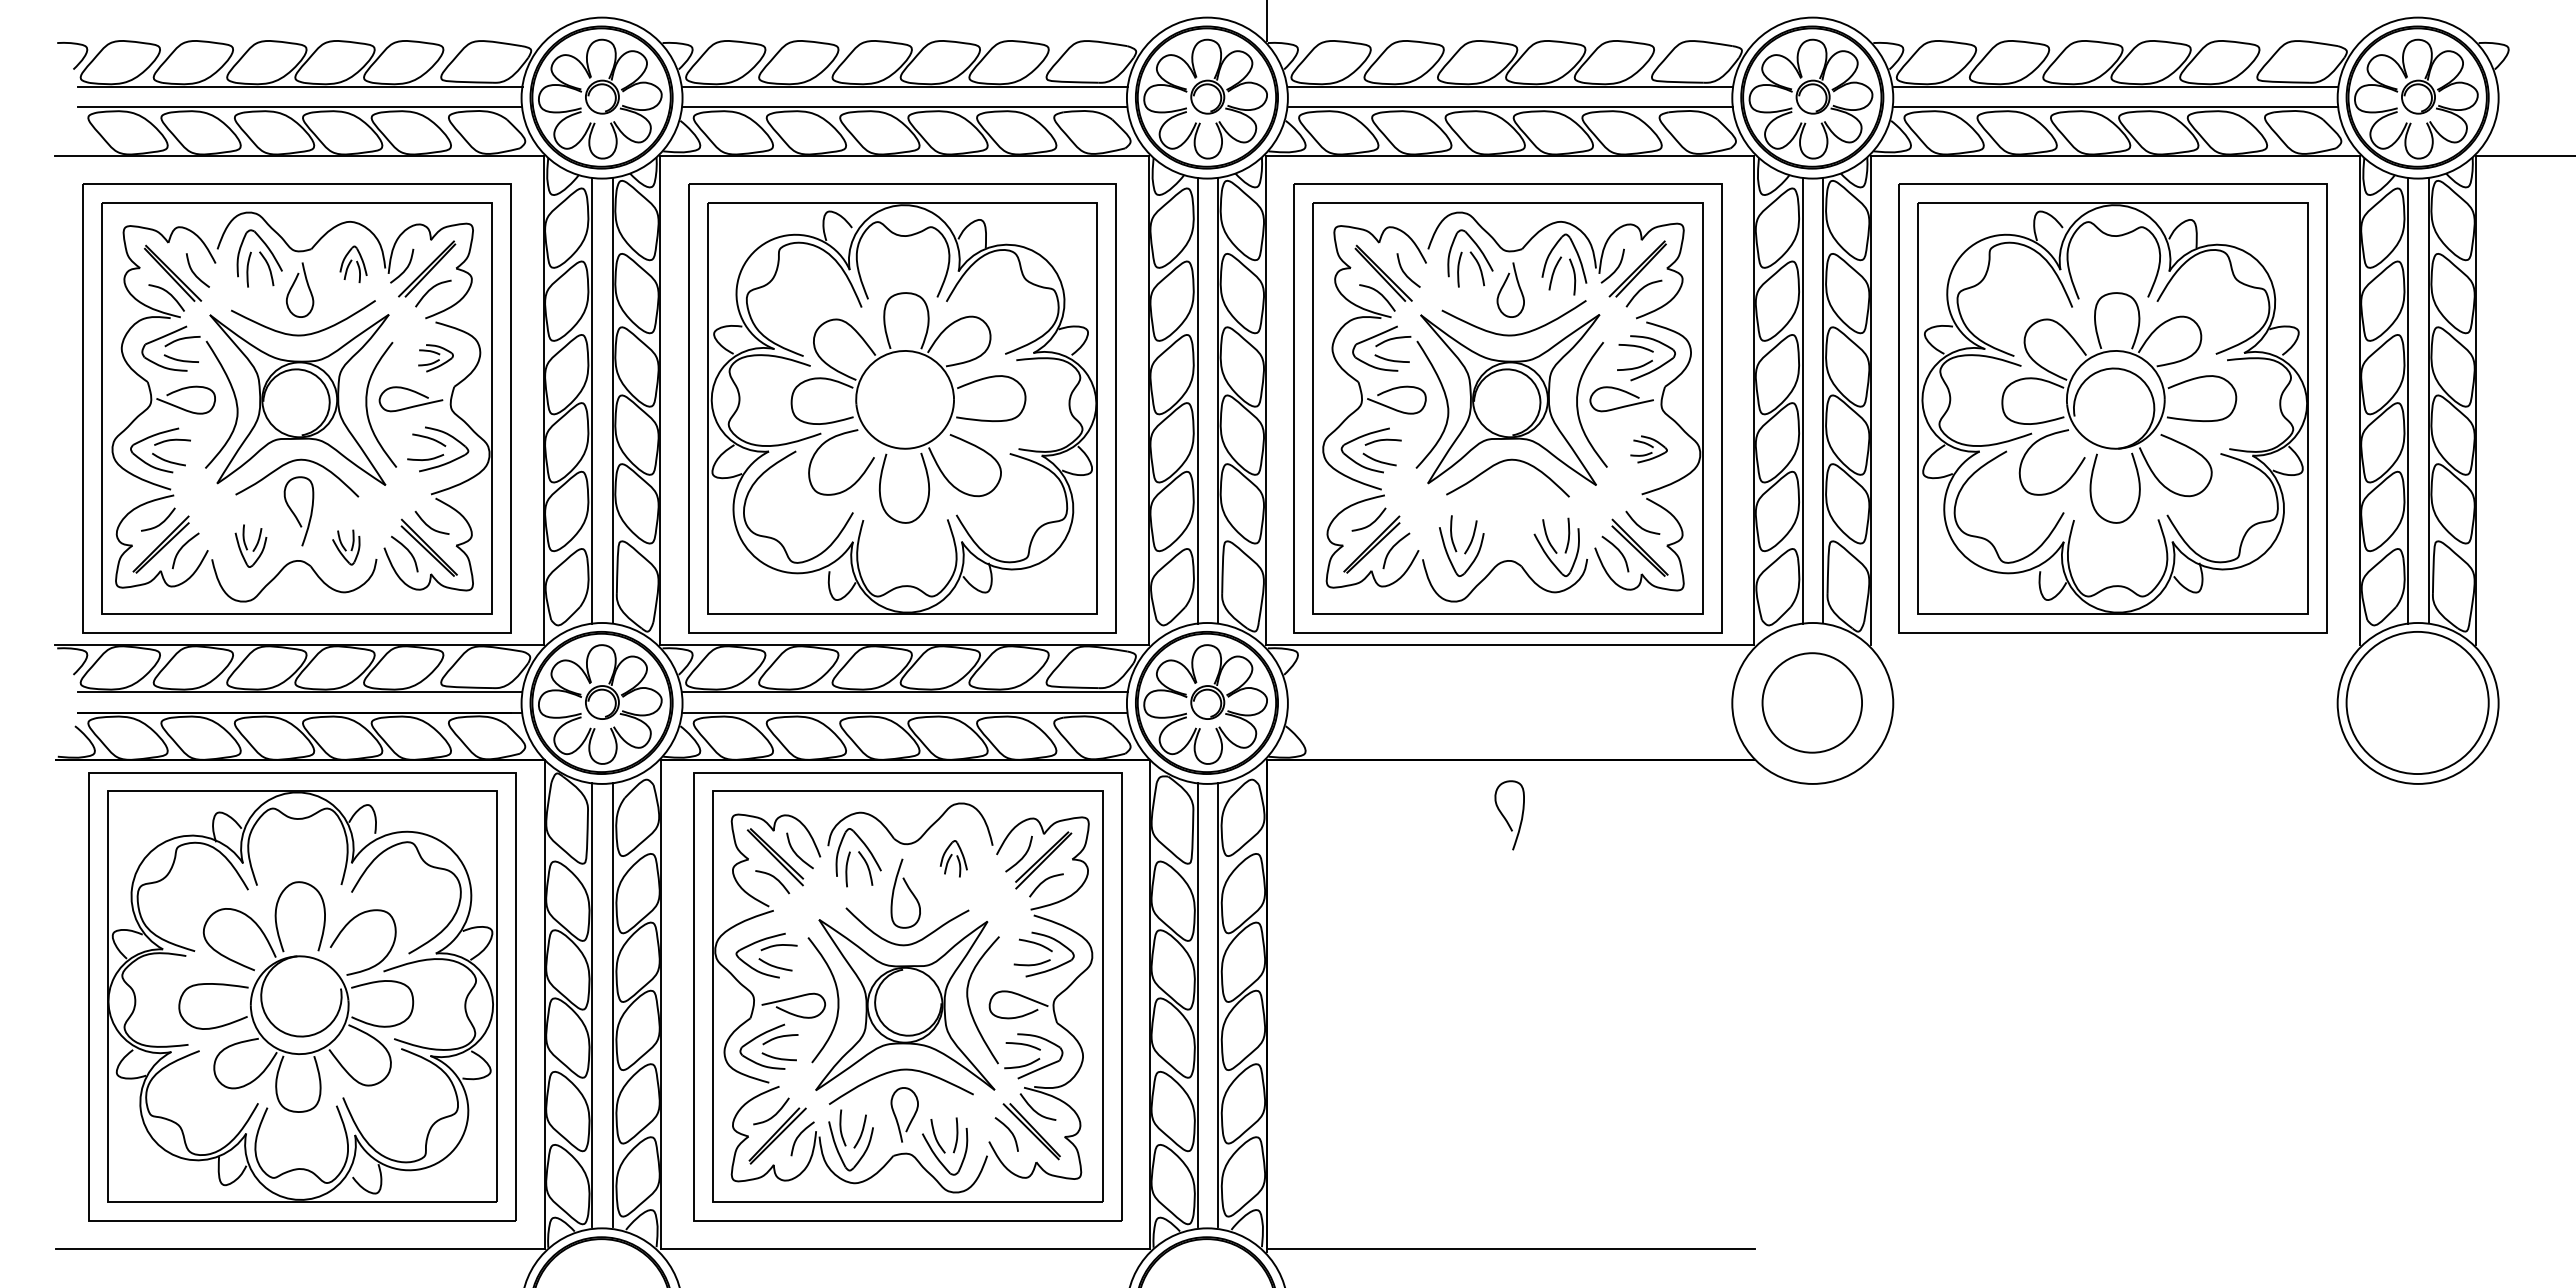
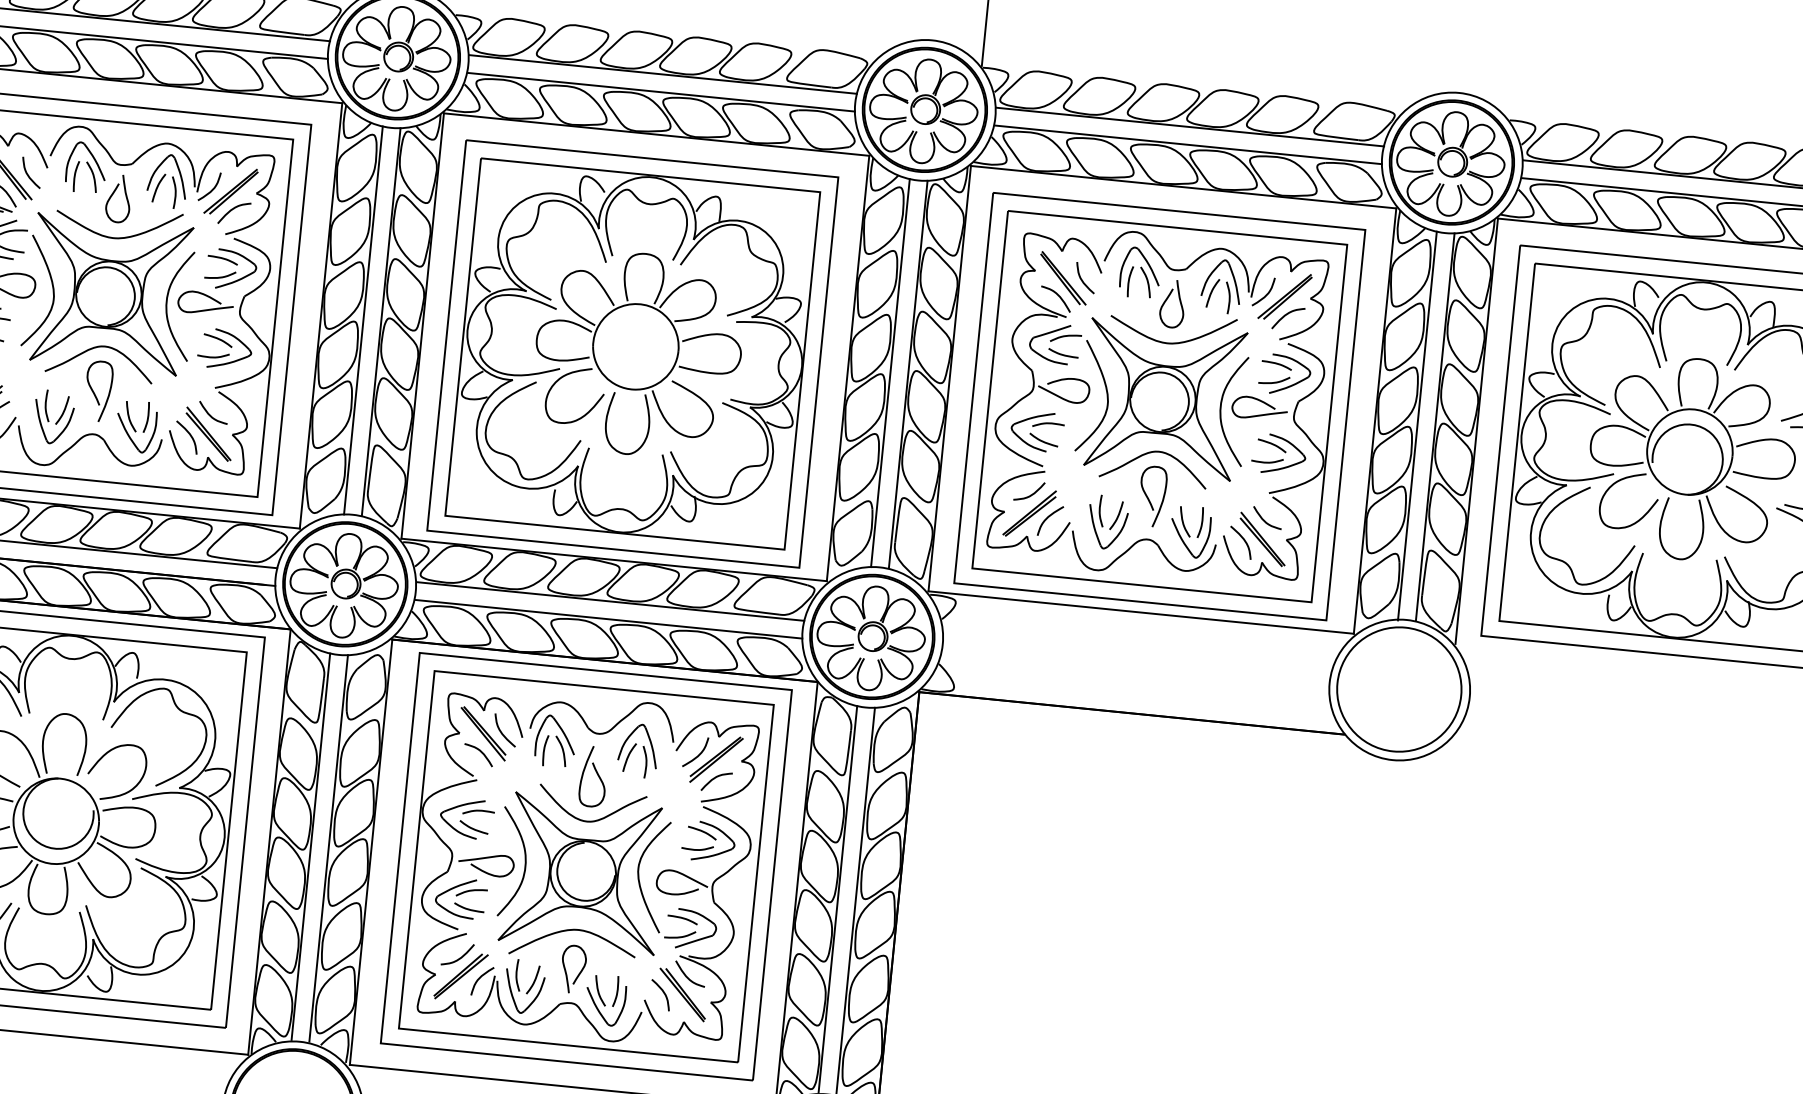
part: (353, 264) -> (167, 181), size x1.67
part: (435, 358) -> (230, 270), size x1.67
part: (1648, 449) -> (1278, 454), size x1.67
part: (250, 545) -> (53, 416), size x1.43
part: (346, 547) -> (136, 426), size x1.67
circle: (1812, 702) -> (1399, 689), size x1.43
curve: (1506, 818) -> (1149, 498), moved
part: (953, 858) -> (638, 750), size x1.67

